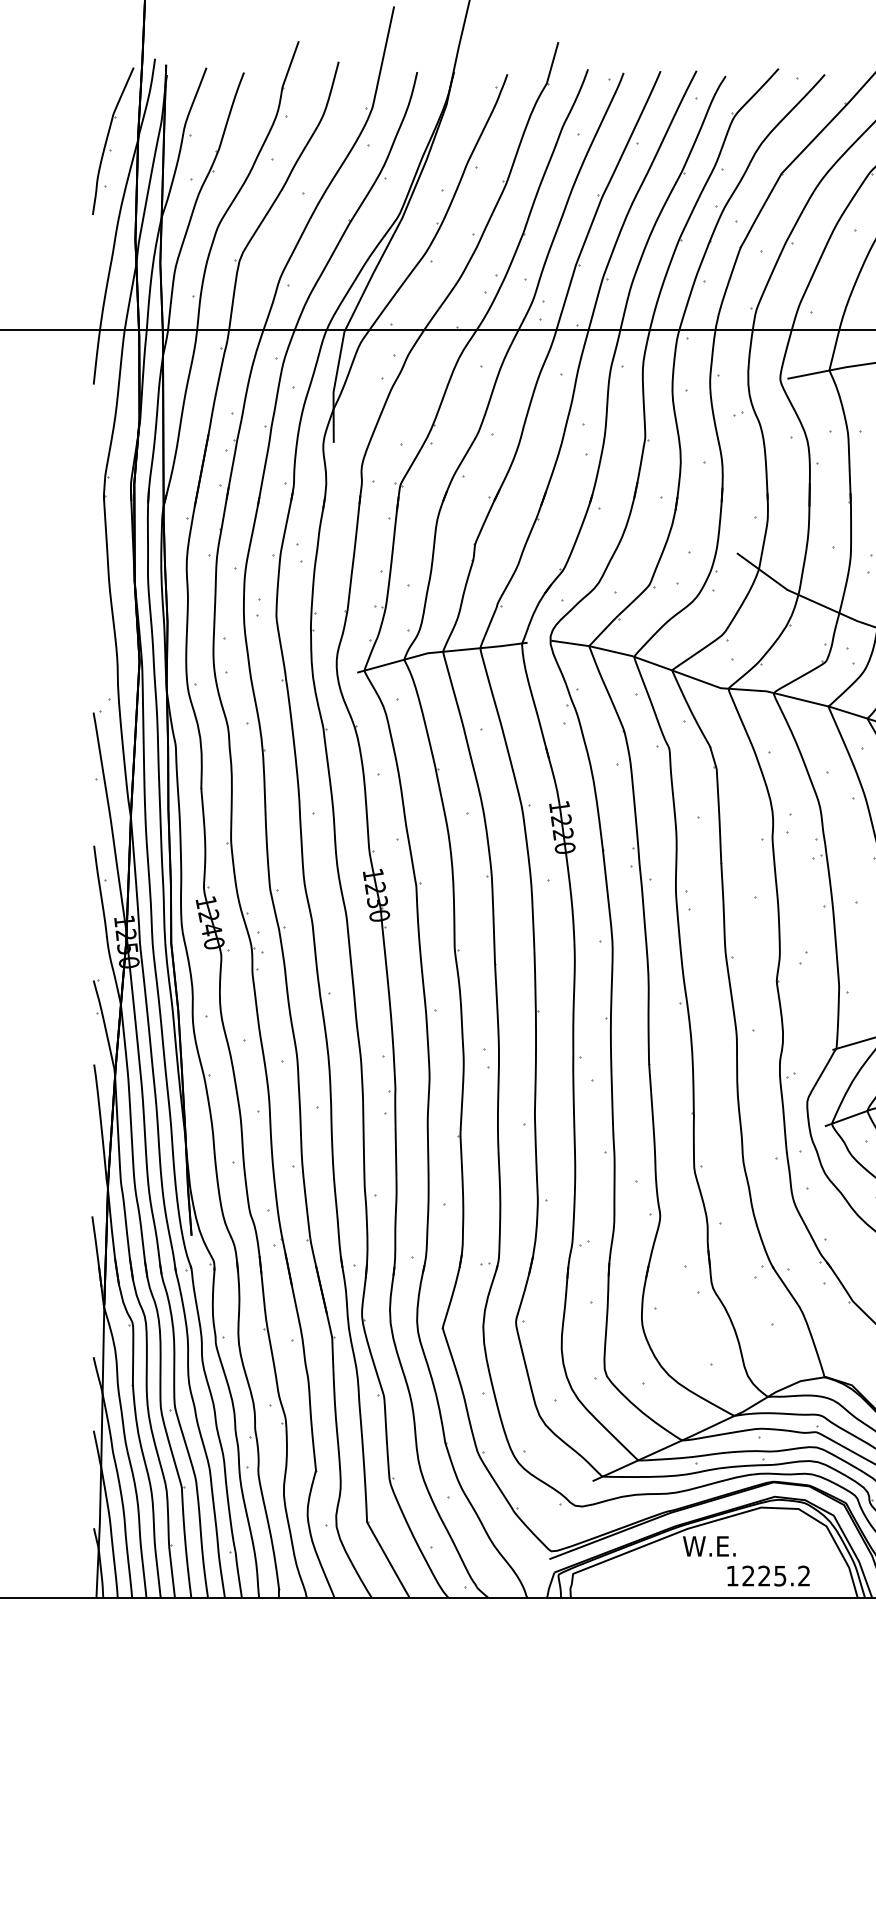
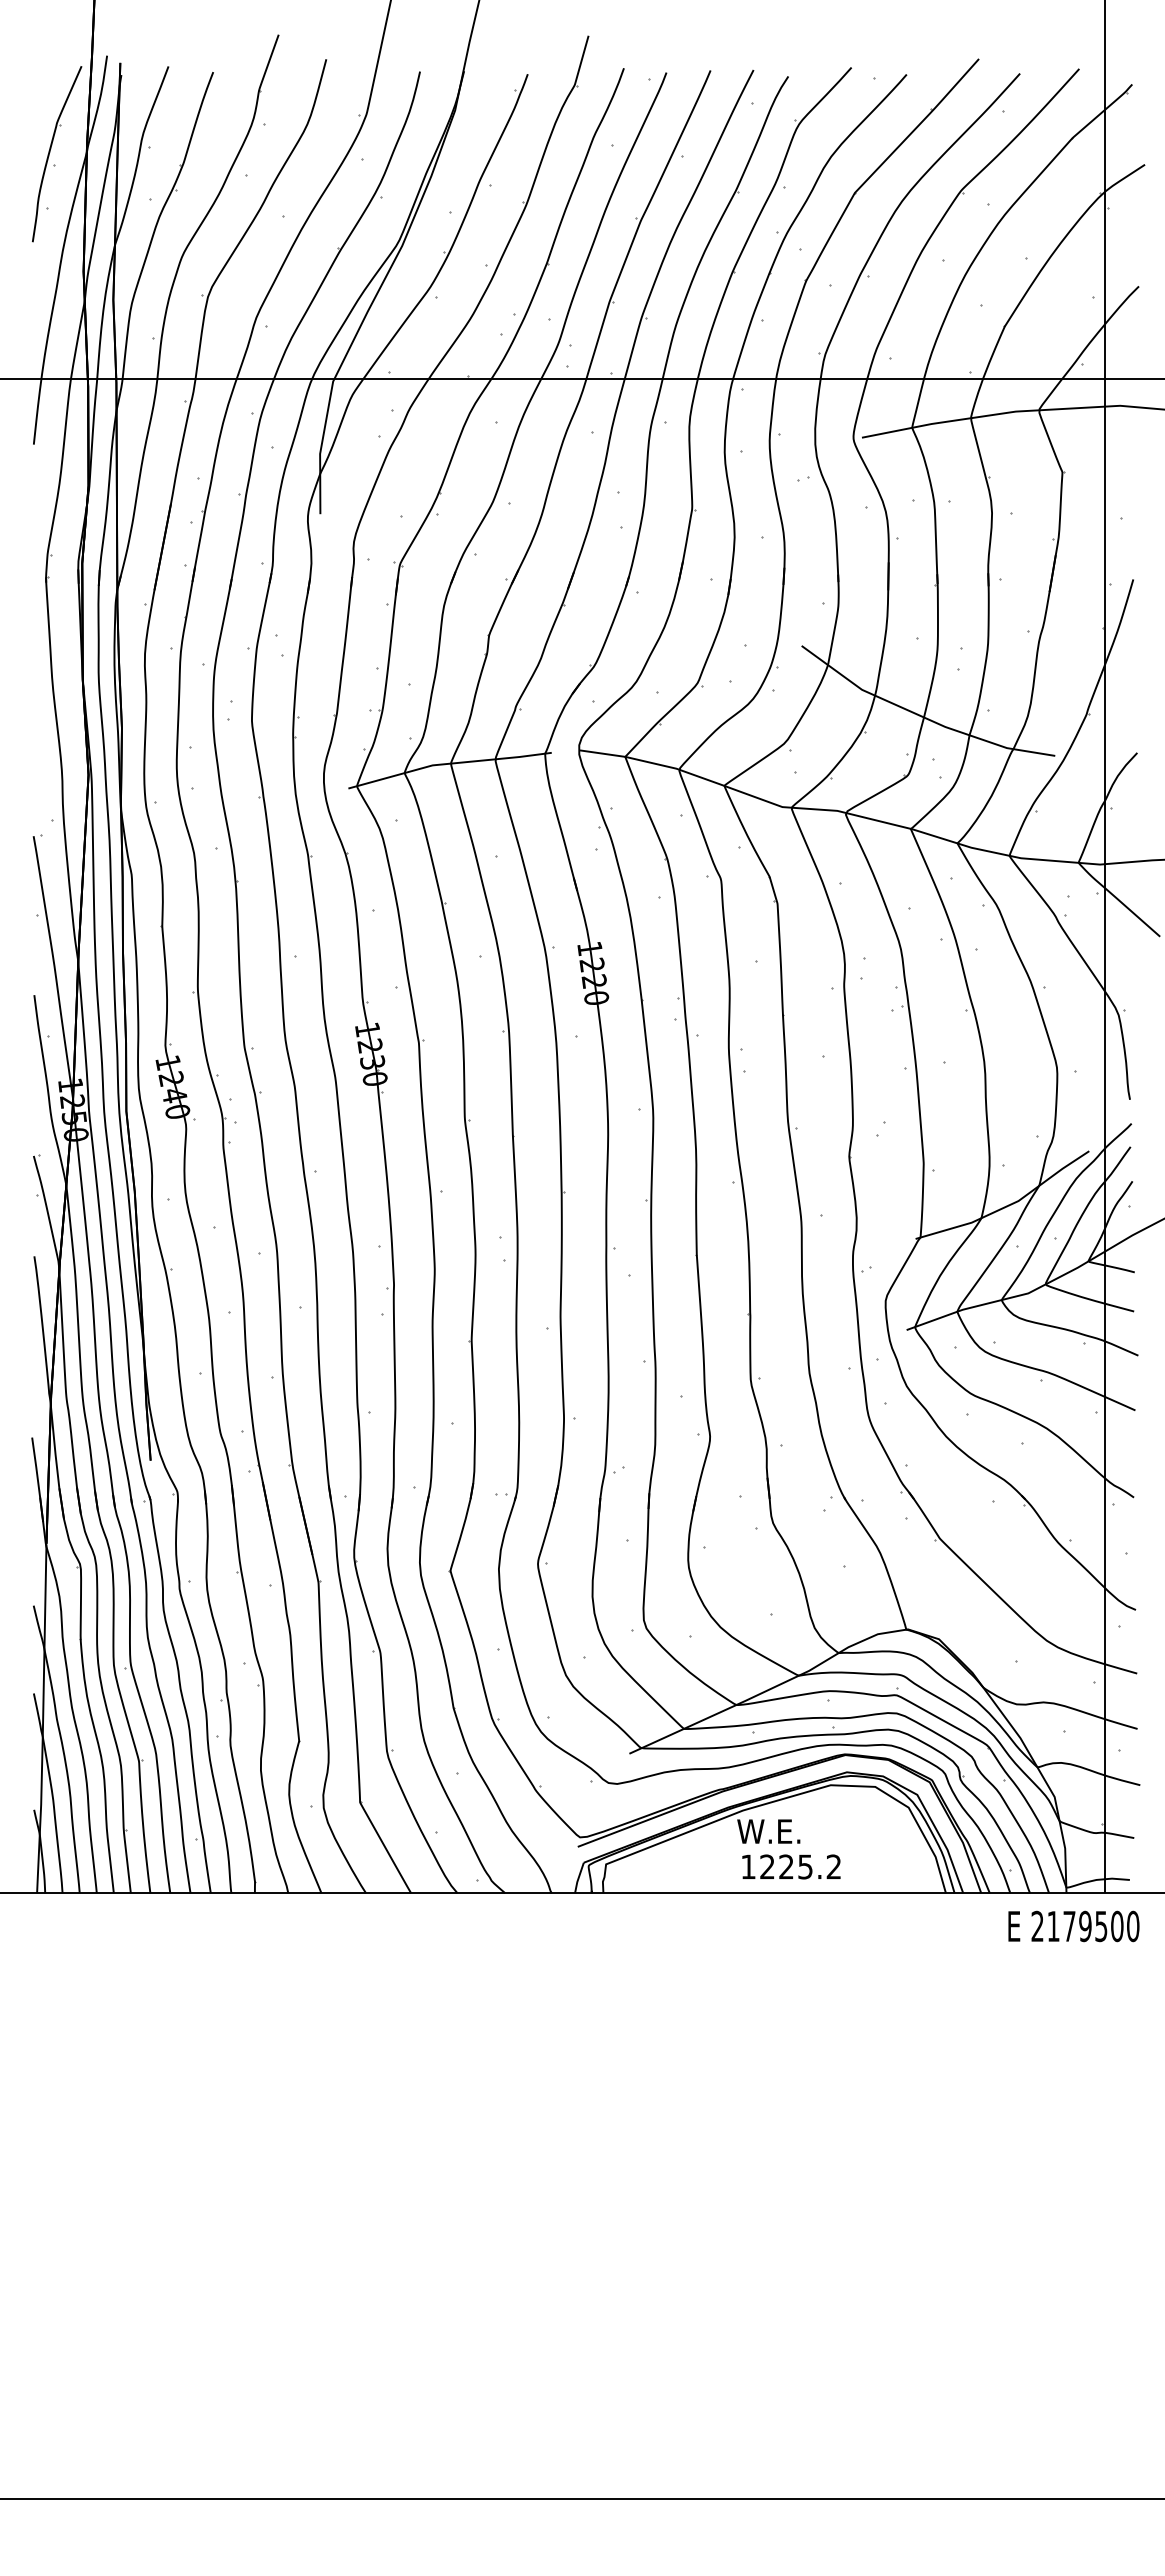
text: (768, 1575) -> (791, 1866), moved

